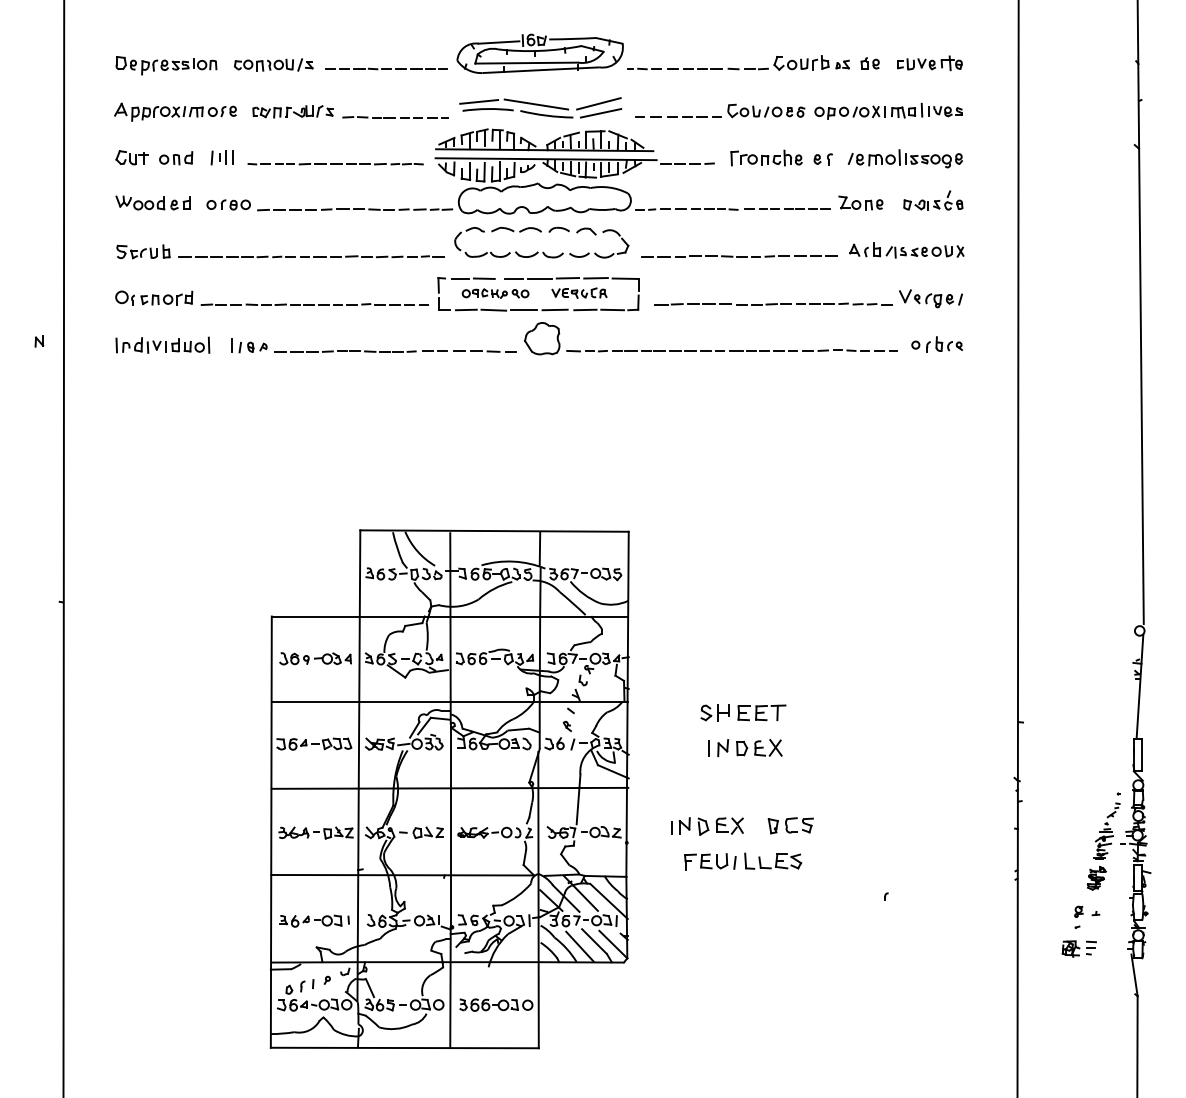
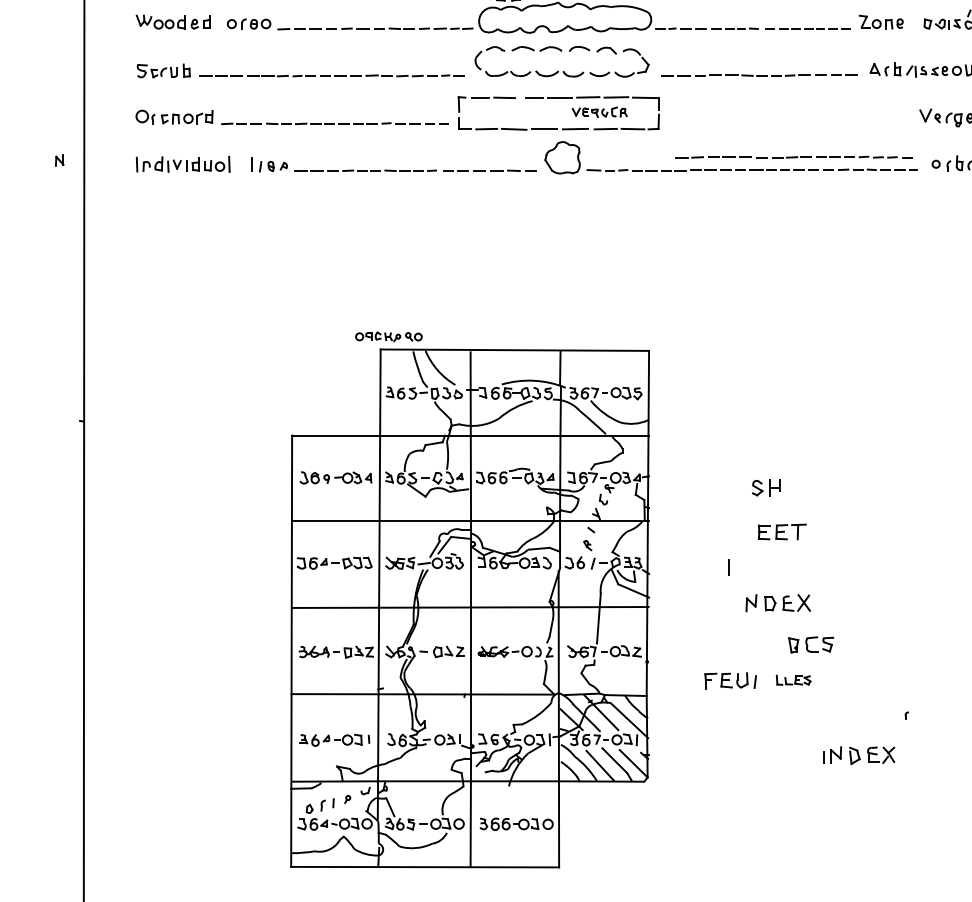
part: (495, 293) -> (388, 336), moved
part: (773, 303) -> (793, 156), moved
part: (714, 712) -> (765, 487), moved
part: (749, 748) -> (777, 603), moved
part: (707, 826) -> (858, 755), moved
part: (773, 860) -> (793, 679), size x0.6

